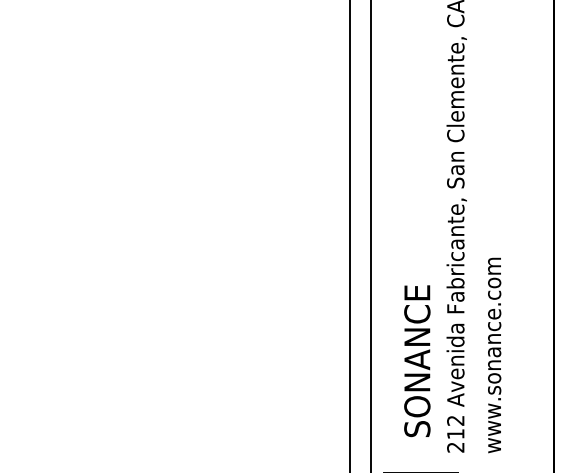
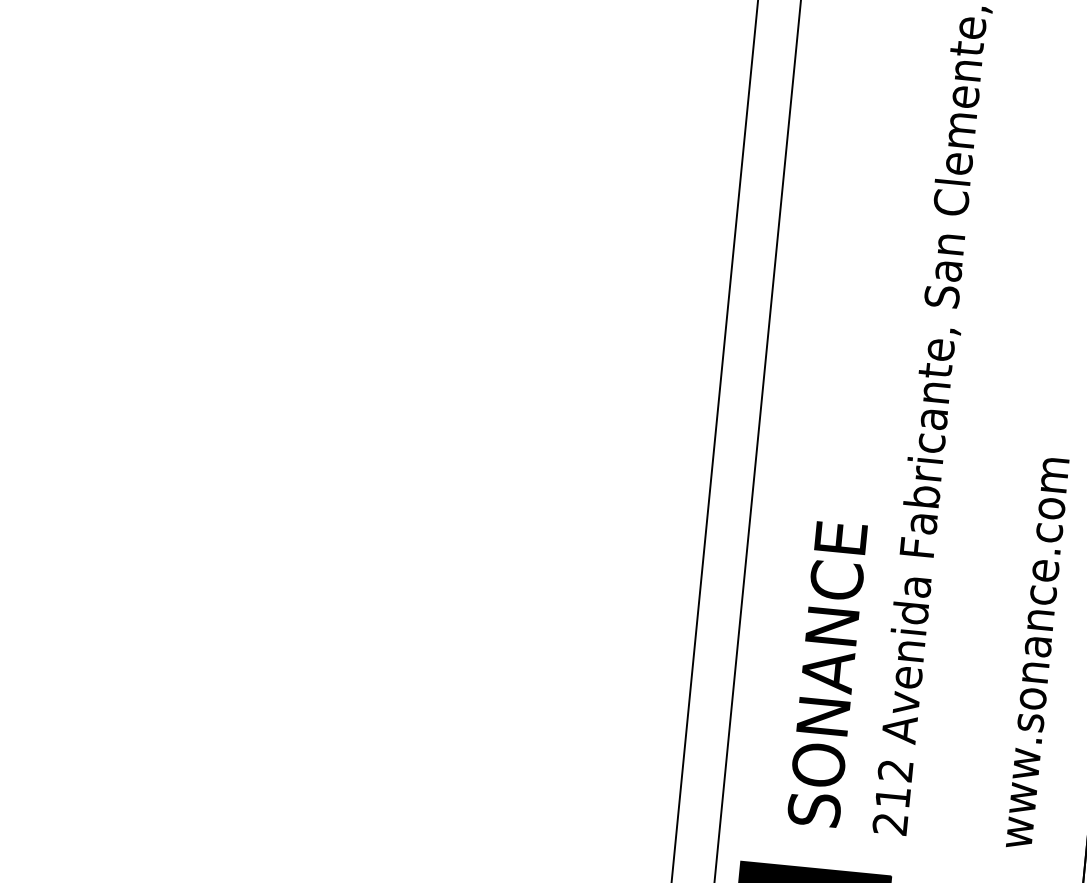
text: (494, 355) -> (1037, 653), moved
text: (417, 361) -> (827, 674), moved

